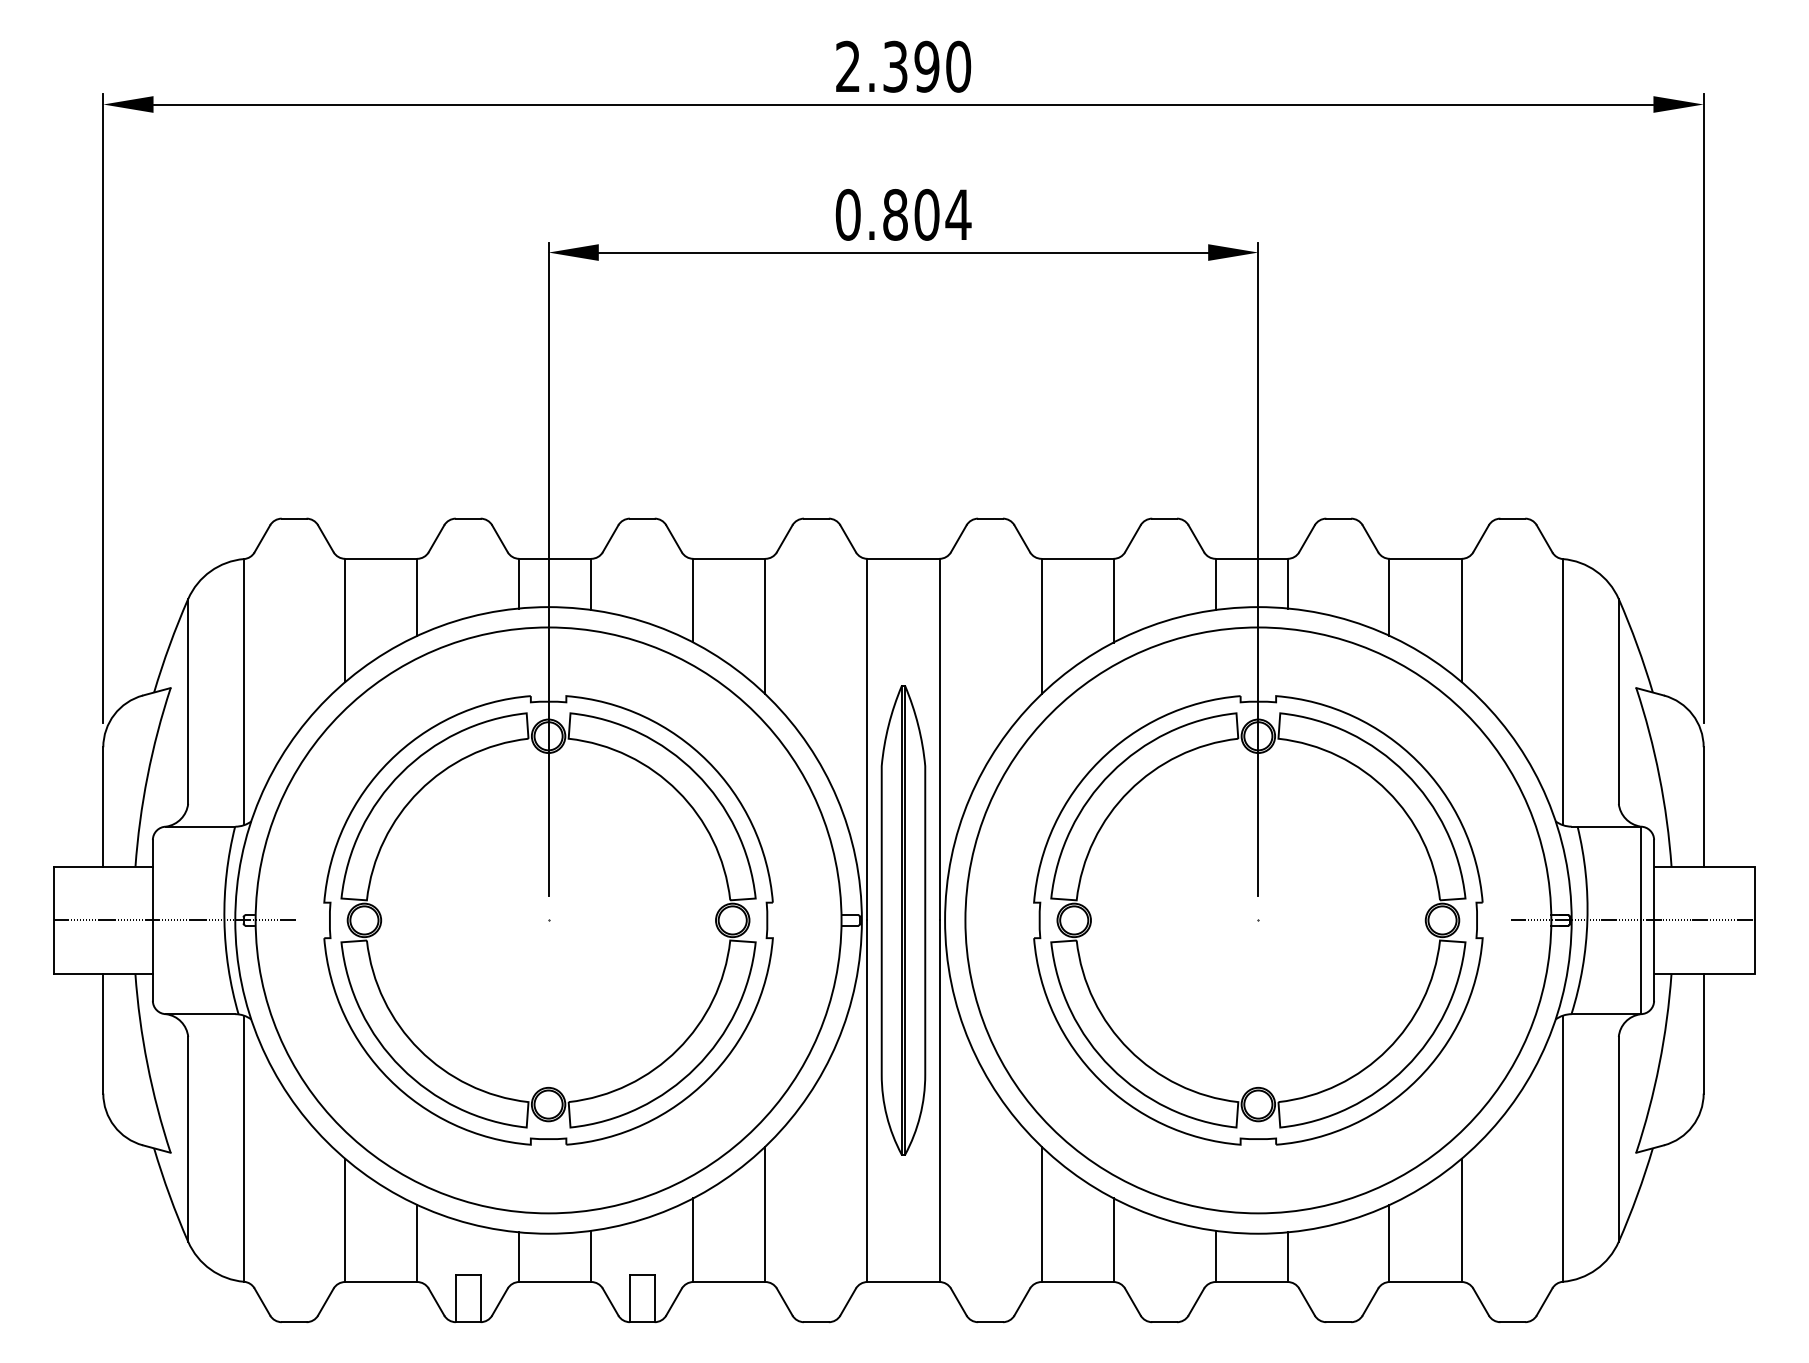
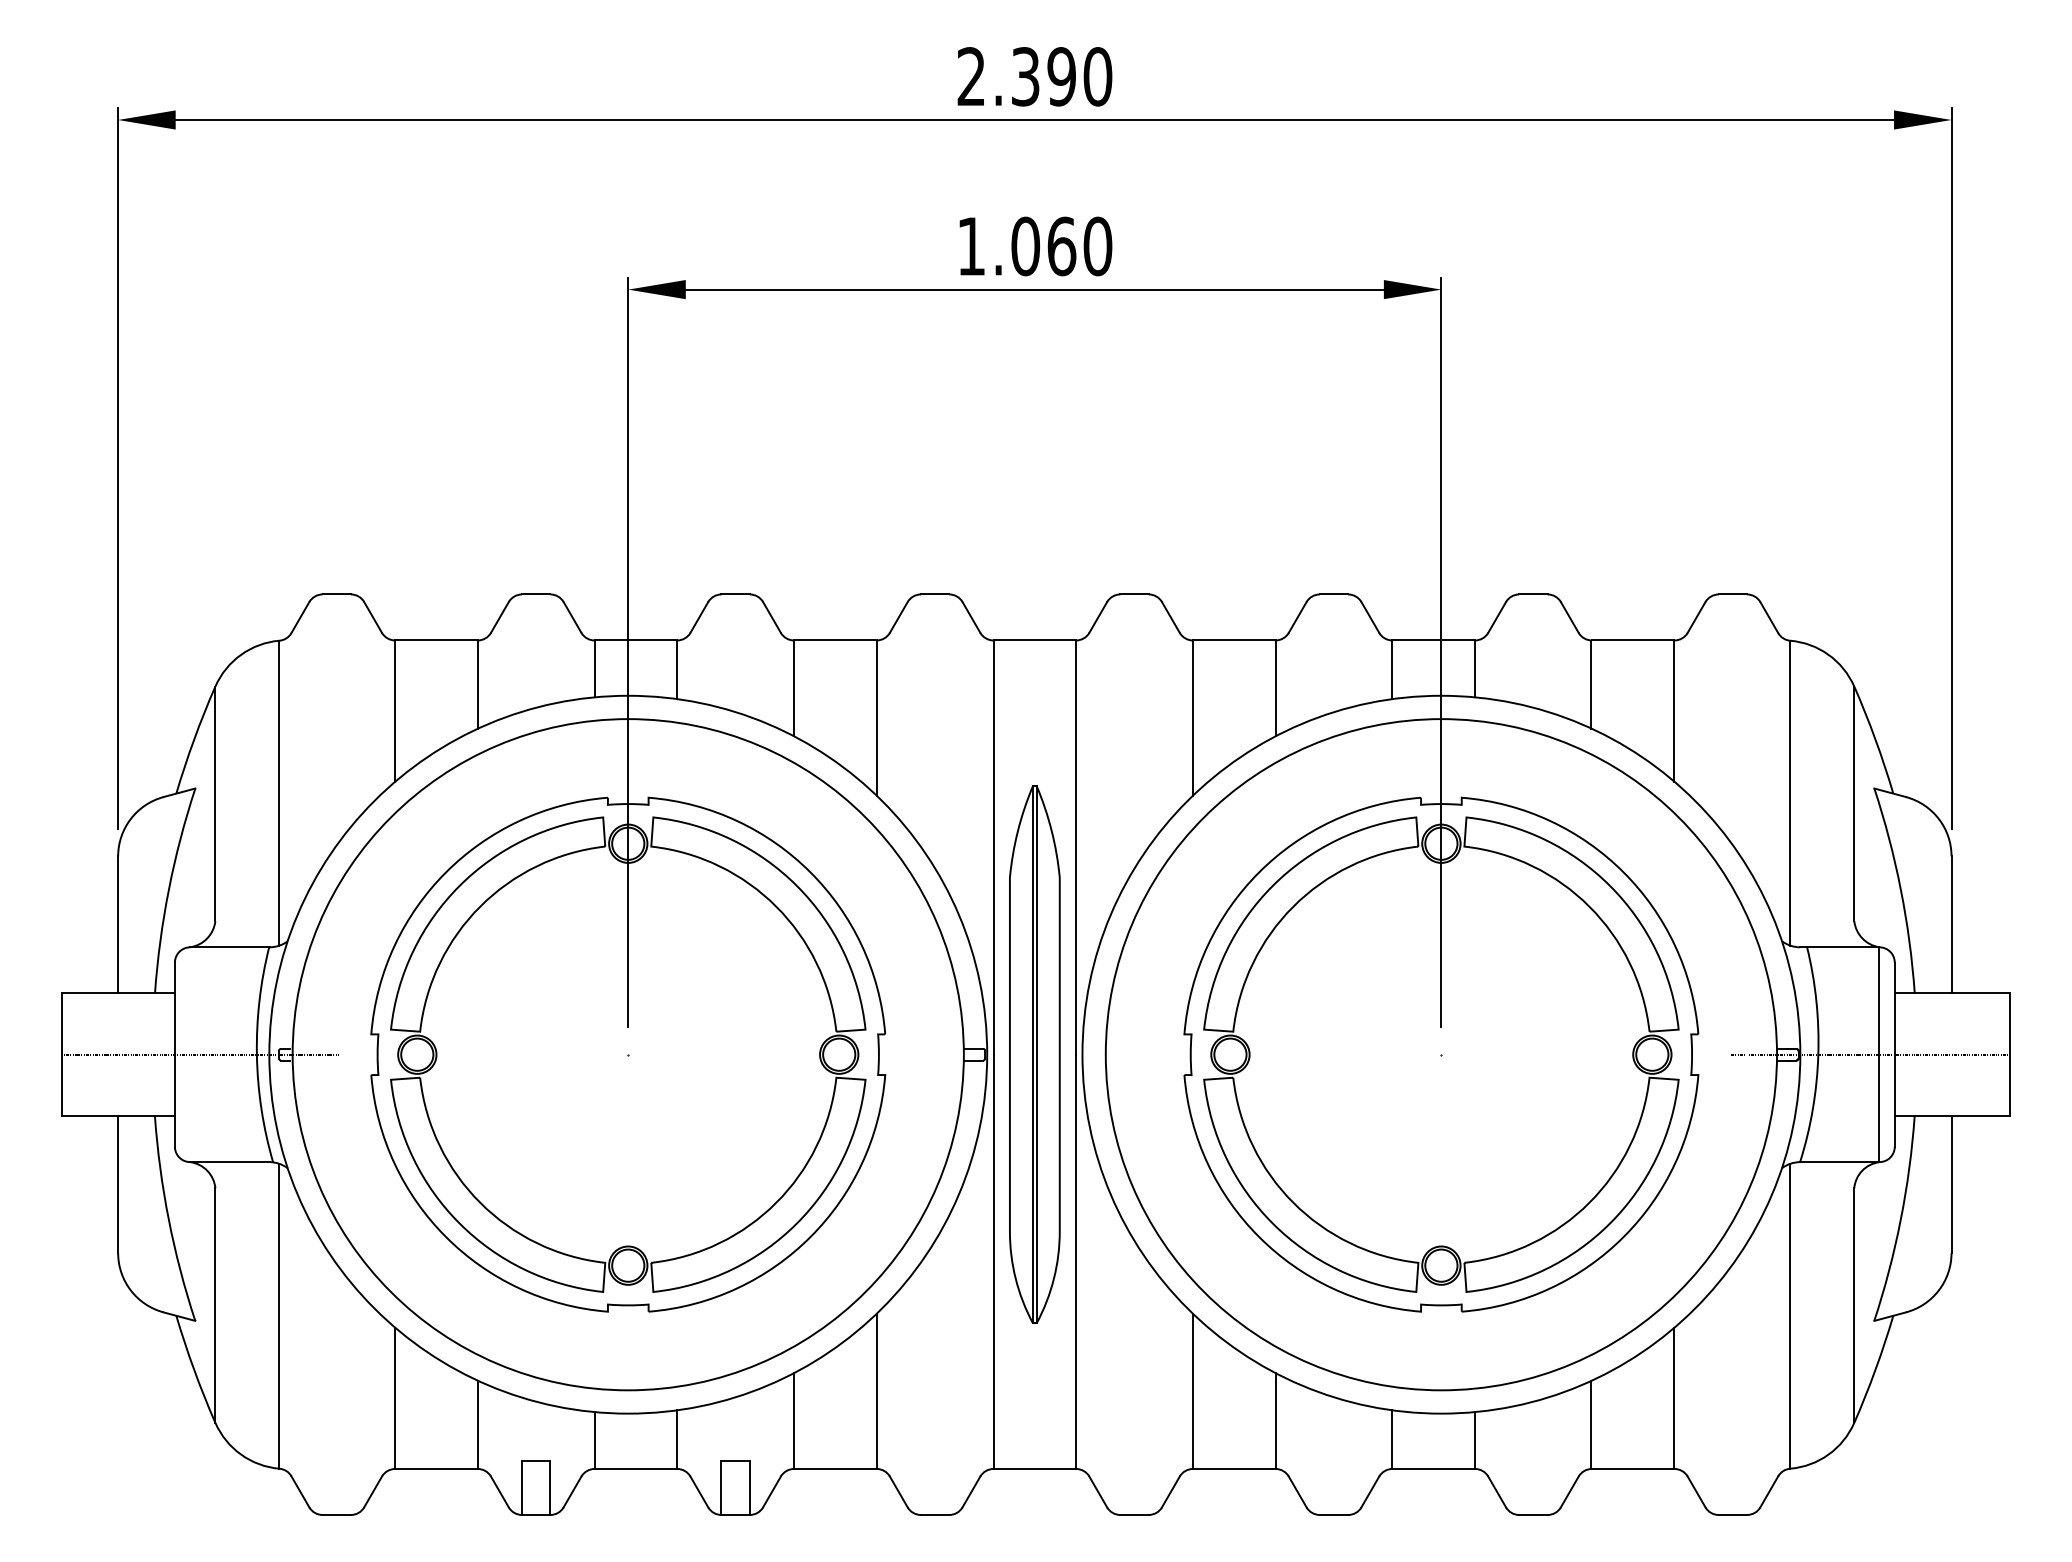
text: (903, 214) -> (1034, 246), 0.804 -> 1.060

